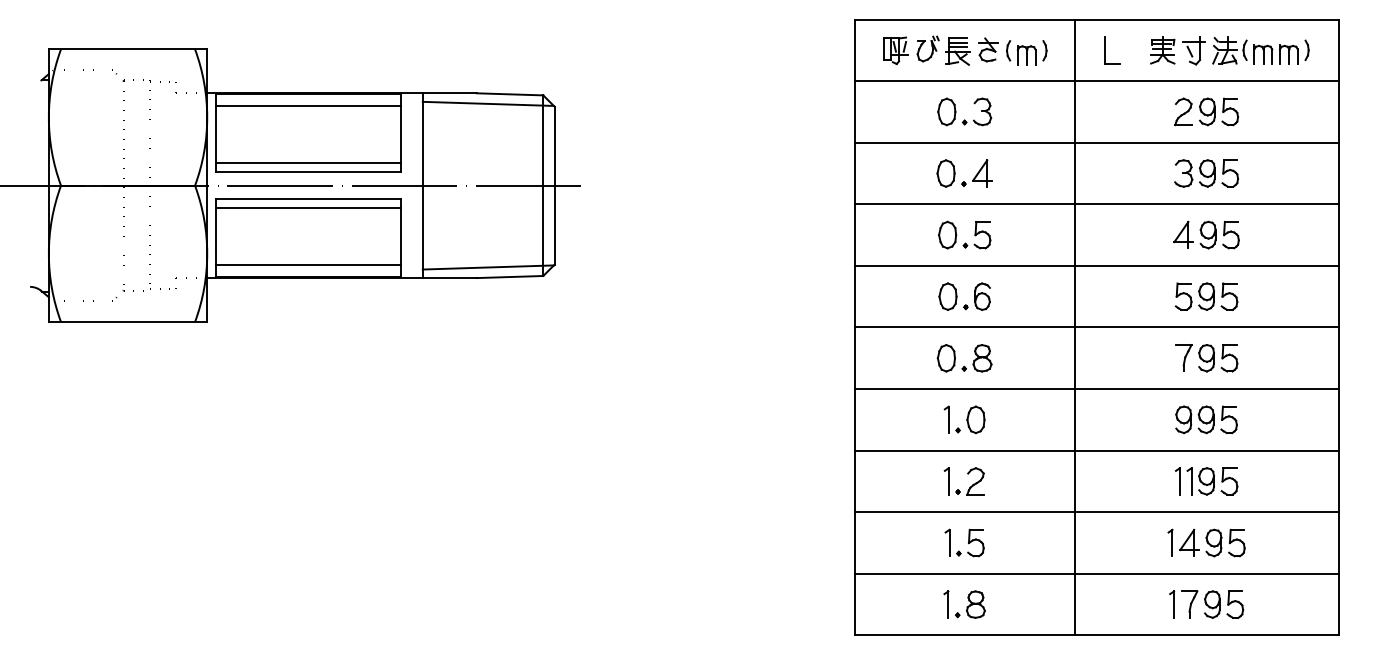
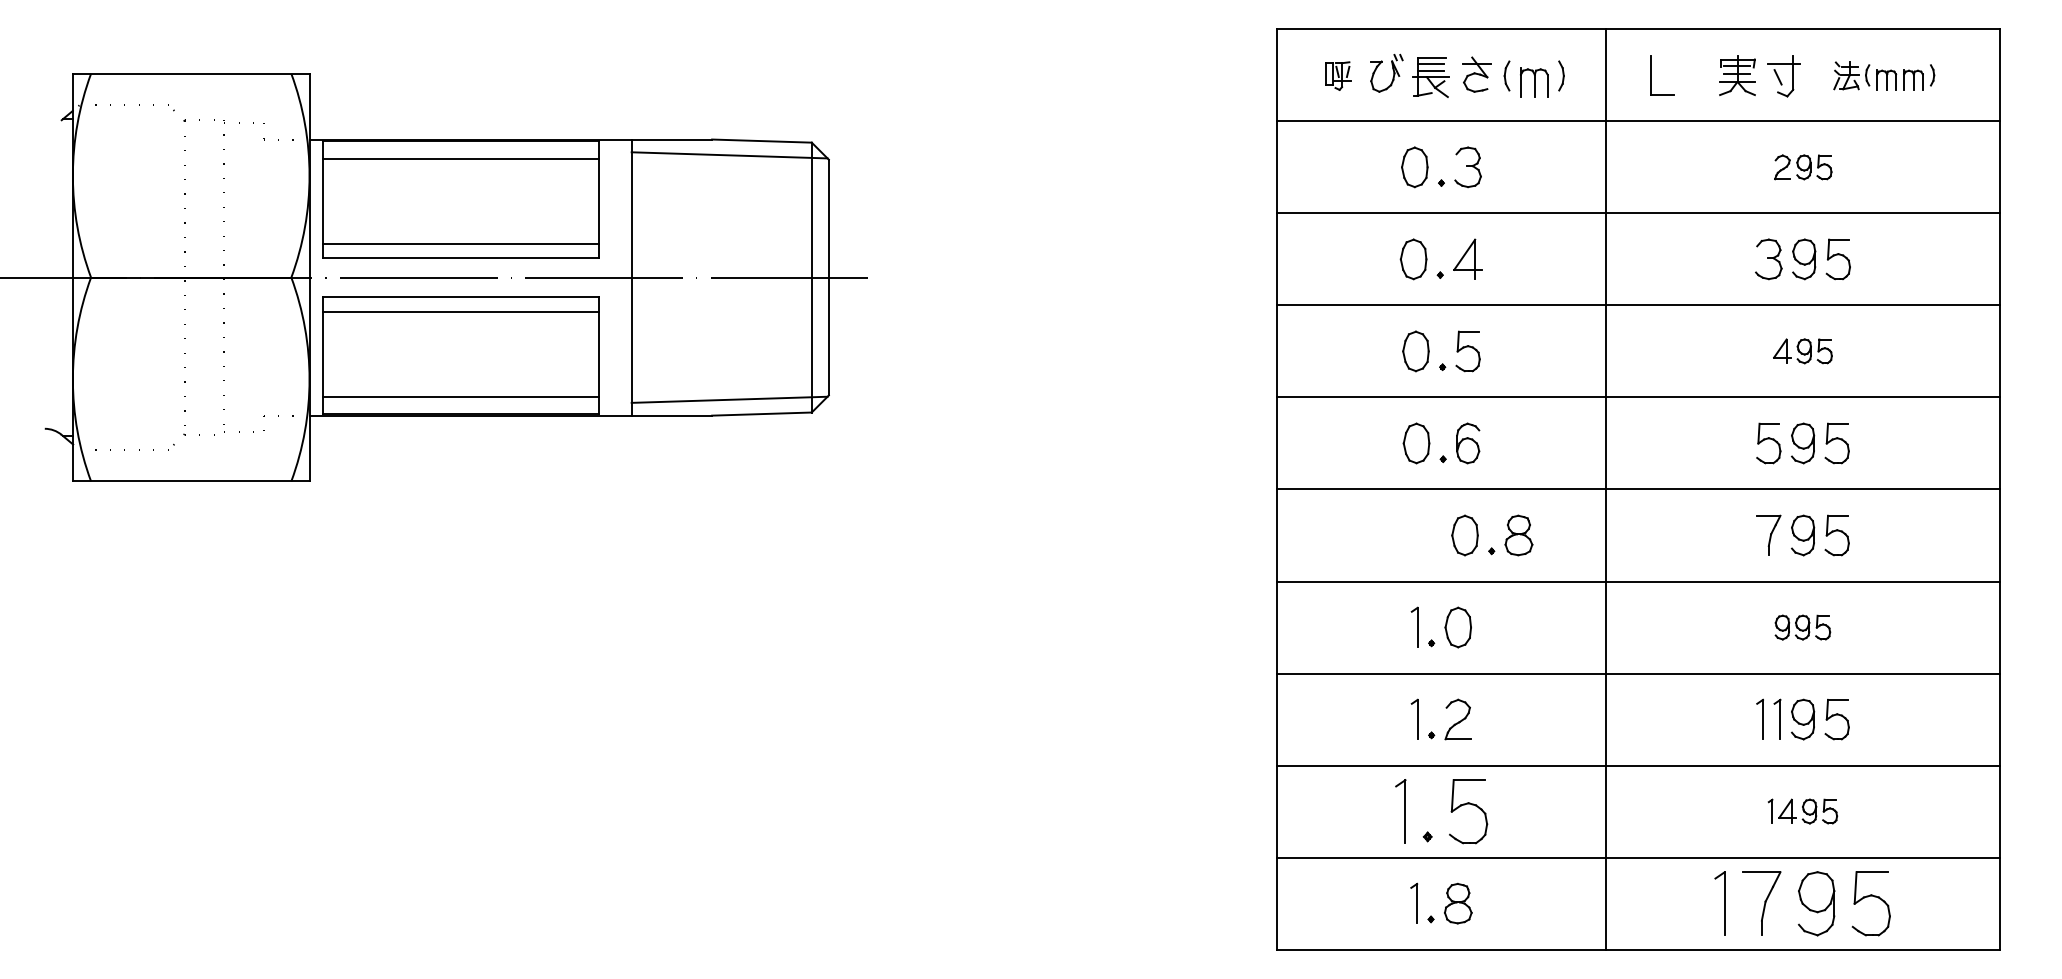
part: (895, 50) -> (1338, 75), size x0.7
part: (1260, 50) -> (1883, 75), size x0.7
part: (1206, 111) -> (1802, 166), size x0.6
part: (1206, 234) -> (1802, 350), size x0.6
part: (964, 365) -> (1492, 546), moved
part: (1206, 419) -> (1802, 626), size x0.6
part: (964, 542) -> (1441, 810), size x1.6
part: (1206, 542) -> (1802, 810), size x0.6
part: (1206, 604) -> (1802, 903), size x1.6

